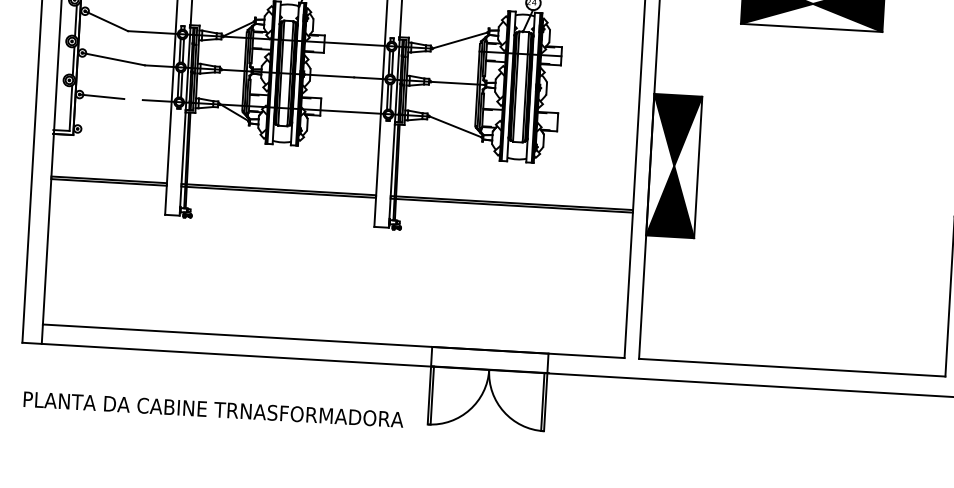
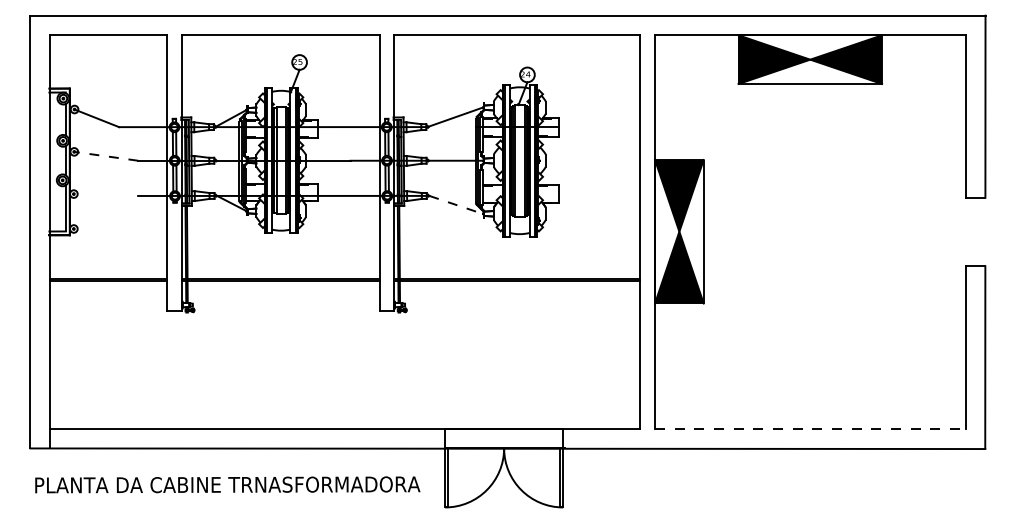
line: (112, 59) -> (105, 156), solid -> dashed
line: (101, 97) -> (96, 195), removed
line: (456, 127) -> (456, 205), solid -> dashed
line: (792, 367) -> (810, 428), solid -> dashed
text: (213, 409) -> (227, 484), moved

